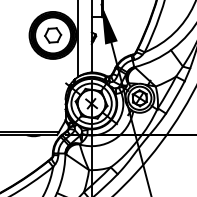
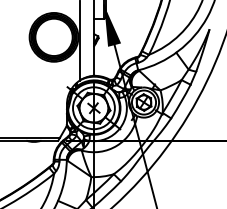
part: (52, 34) -> (53, 36), removed

